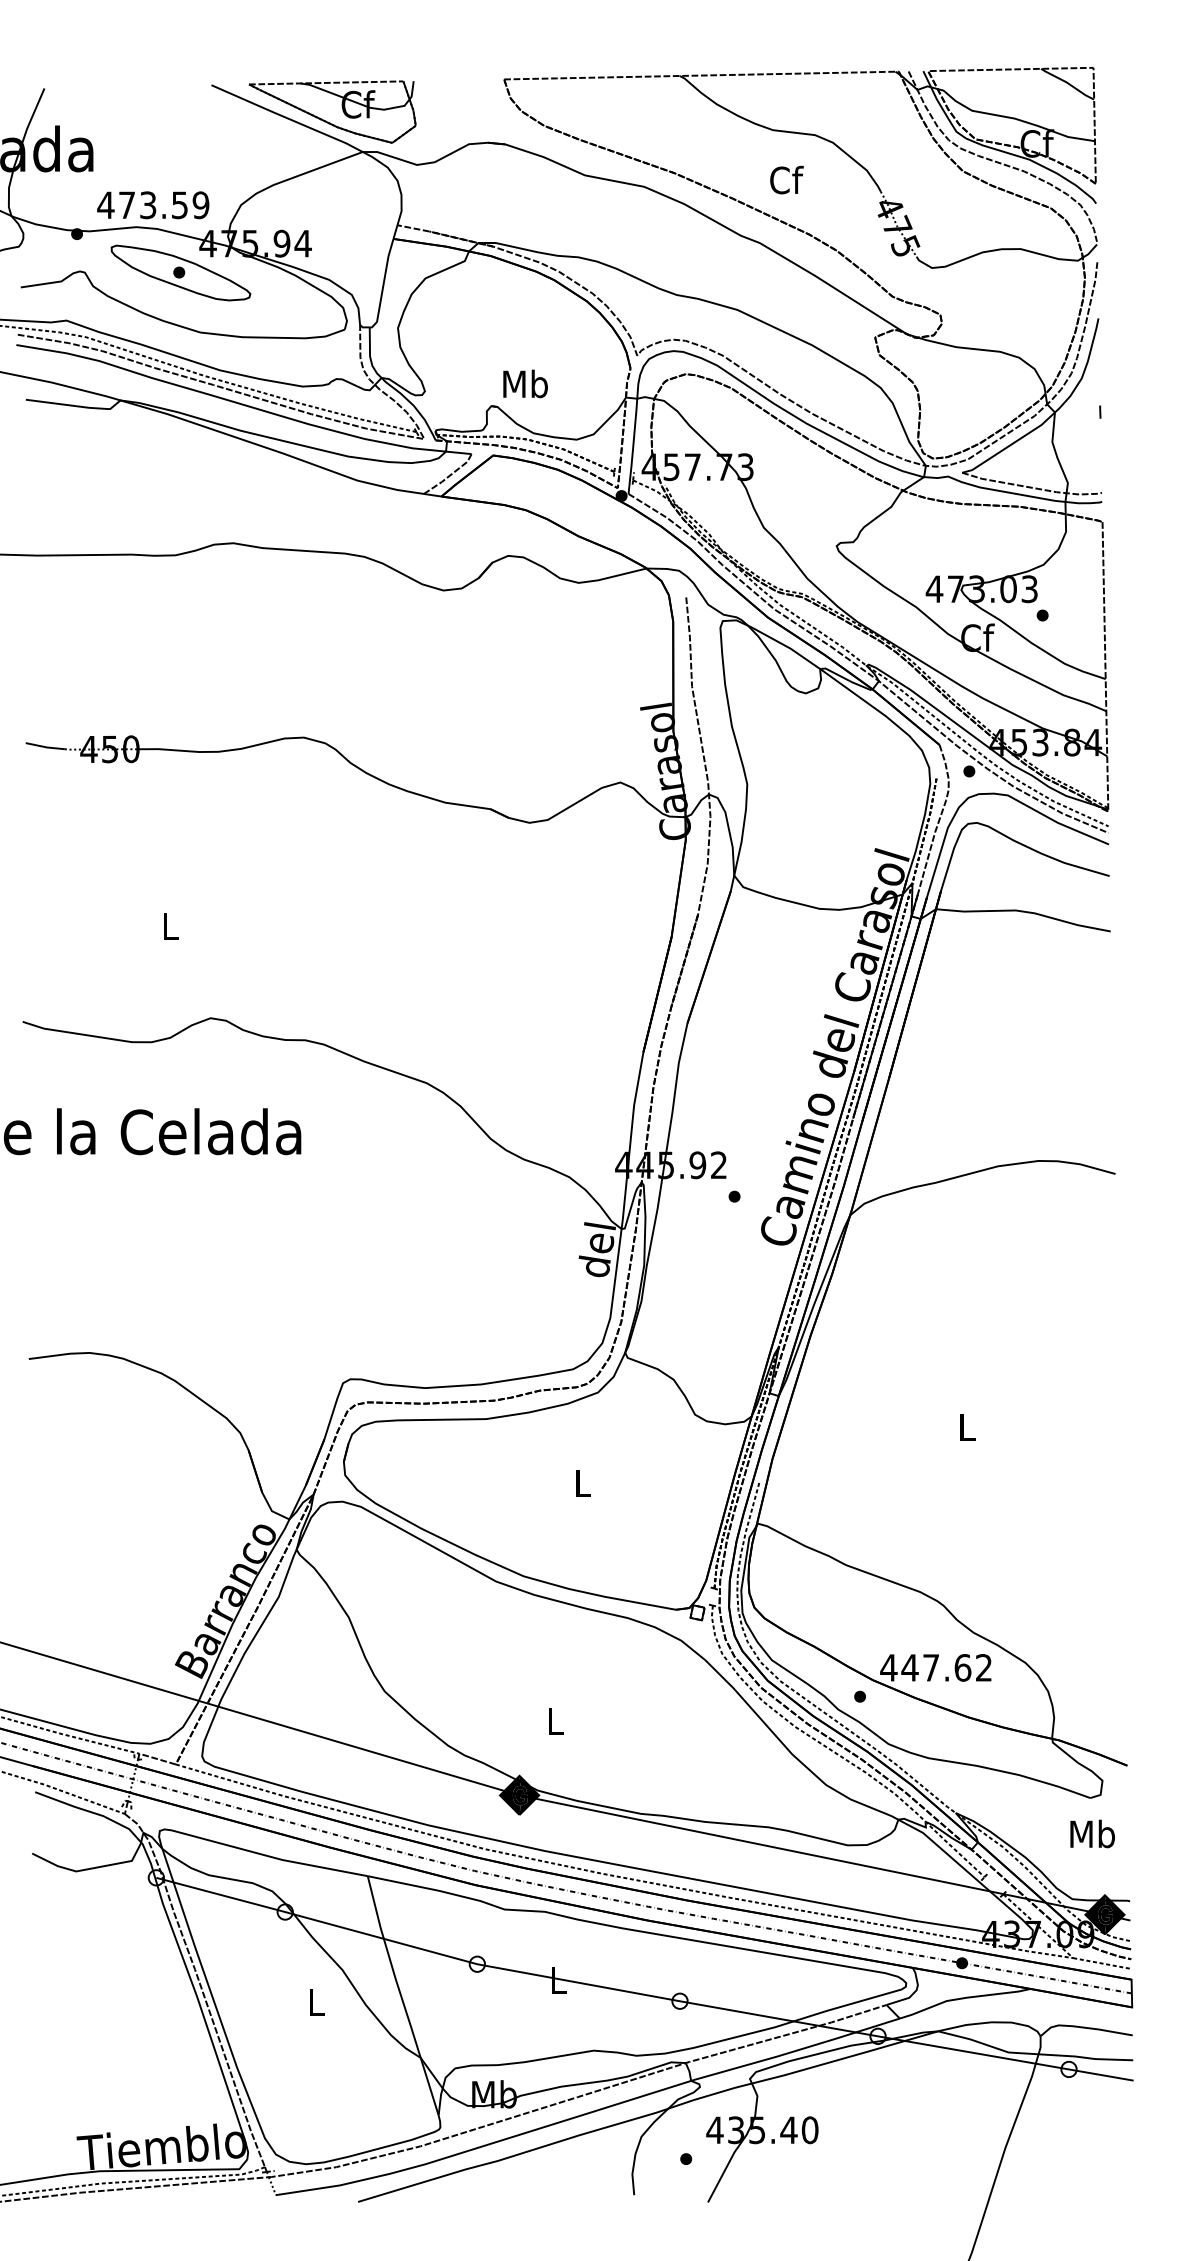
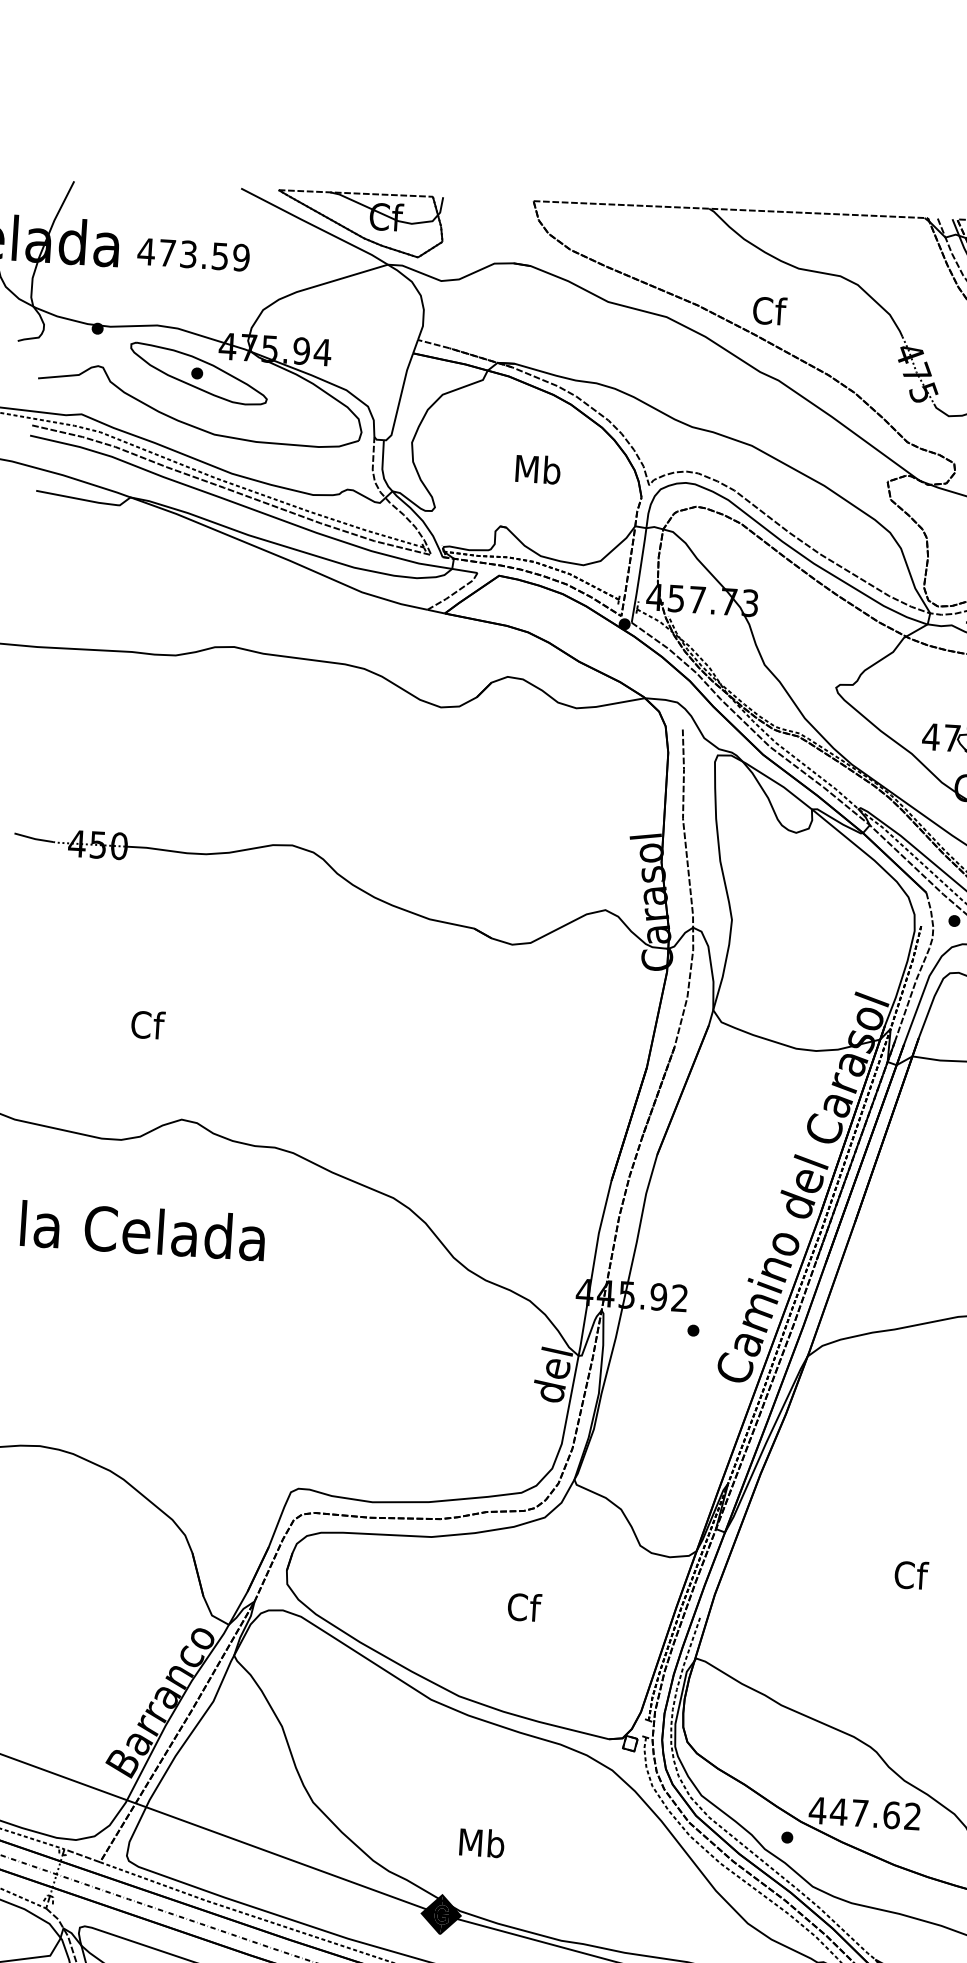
text: (786, 179) -> (769, 310), moved
text: (153, 205) -> (193, 254), moved
text: (525, 383) -> (538, 469), moved
text: (171, 925) -> (148, 1024), L -> Cf
text: (967, 1426) -> (911, 1574), L -> Cf
text: (583, 1483) -> (524, 1607), L -> Cf
text: (555, 1721) -> (481, 1843), L -> Mb

